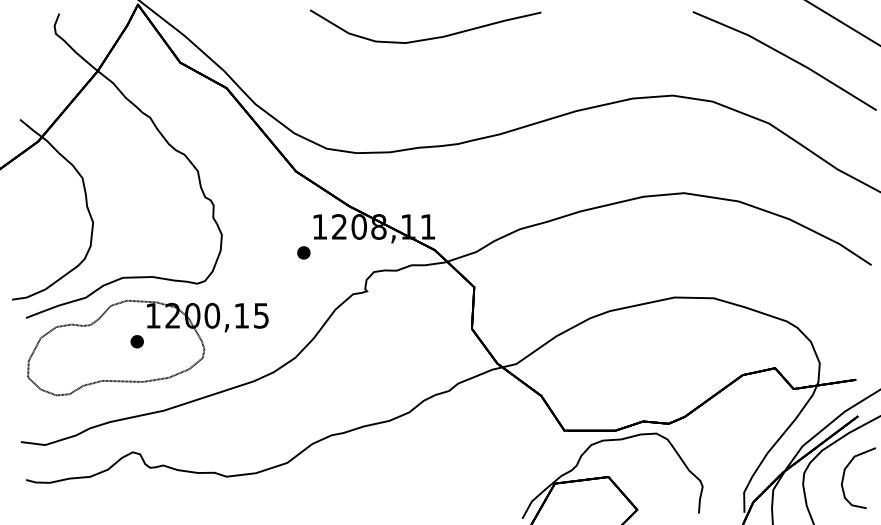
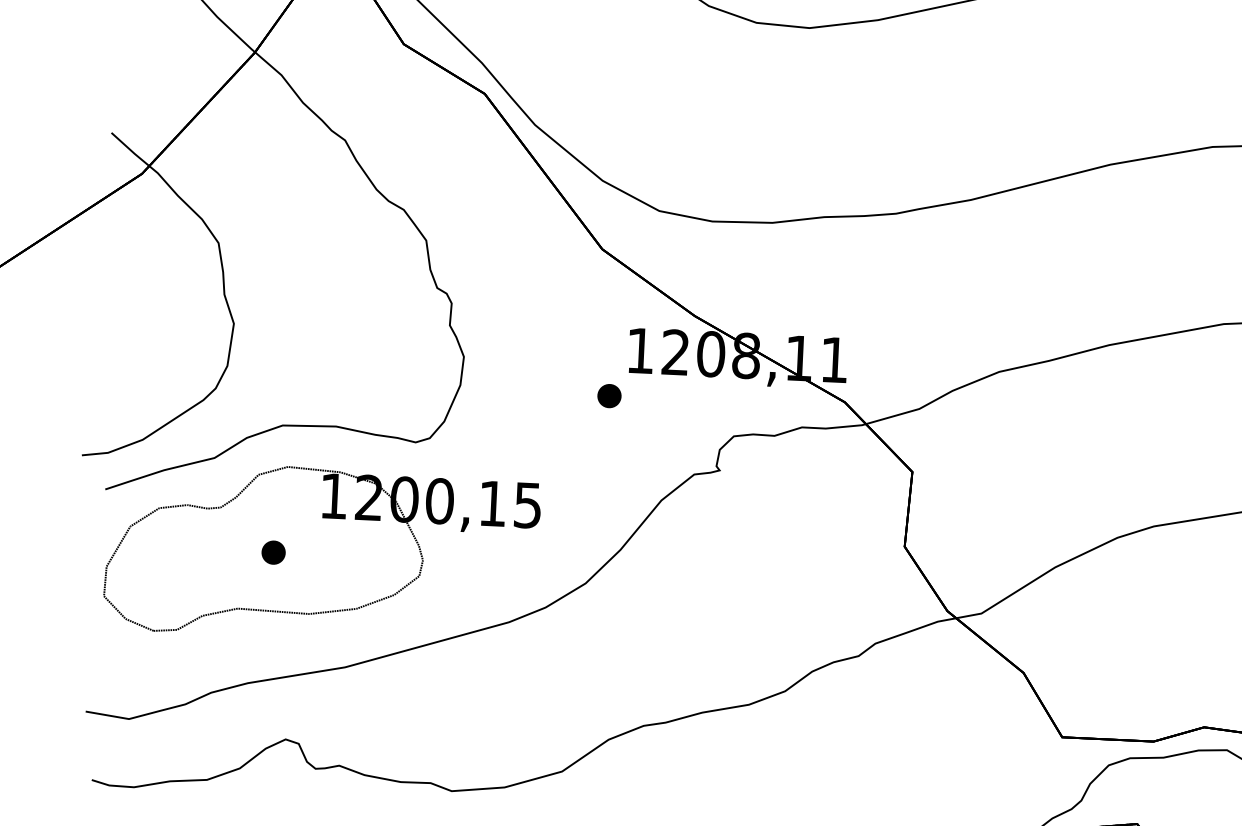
part: (136, 341) -> (272, 552), moved

